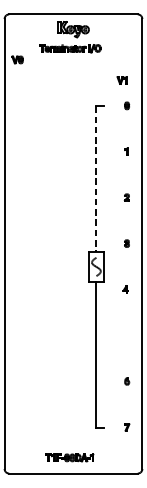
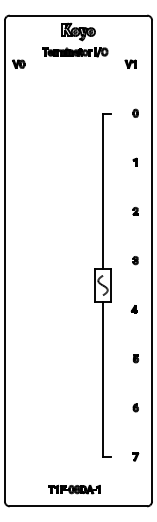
part: (122, 79) -> (130, 63), moved
line: (96, 178) -> (103, 191), dashed -> solid
part: (126, 335) -> (135, 358), added

